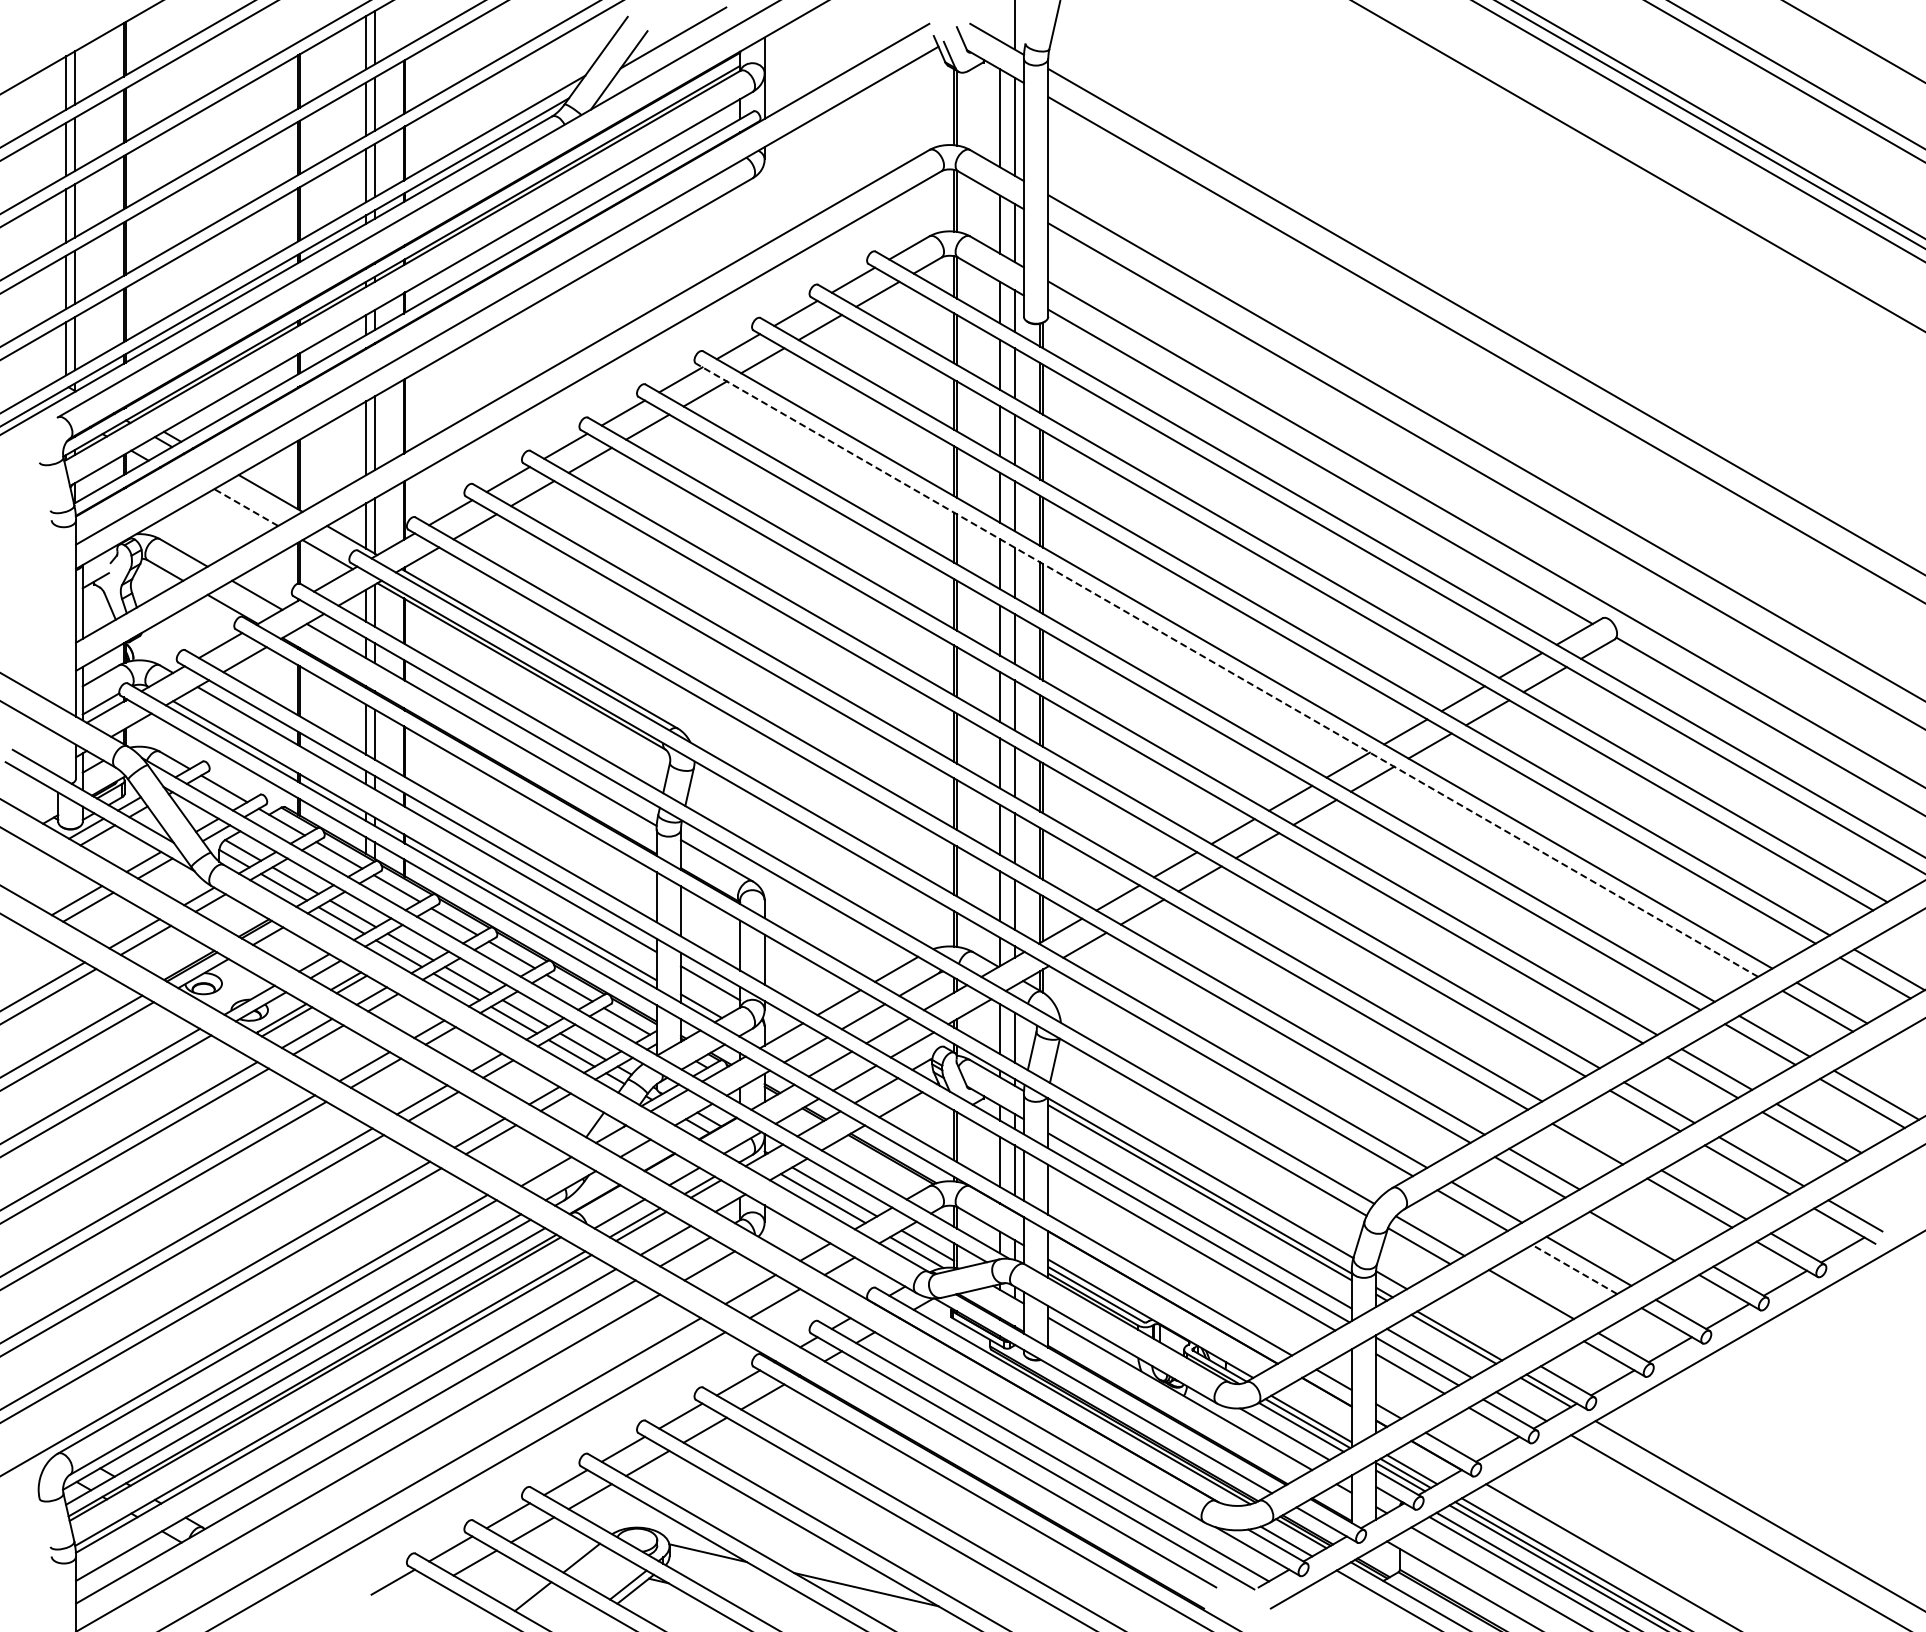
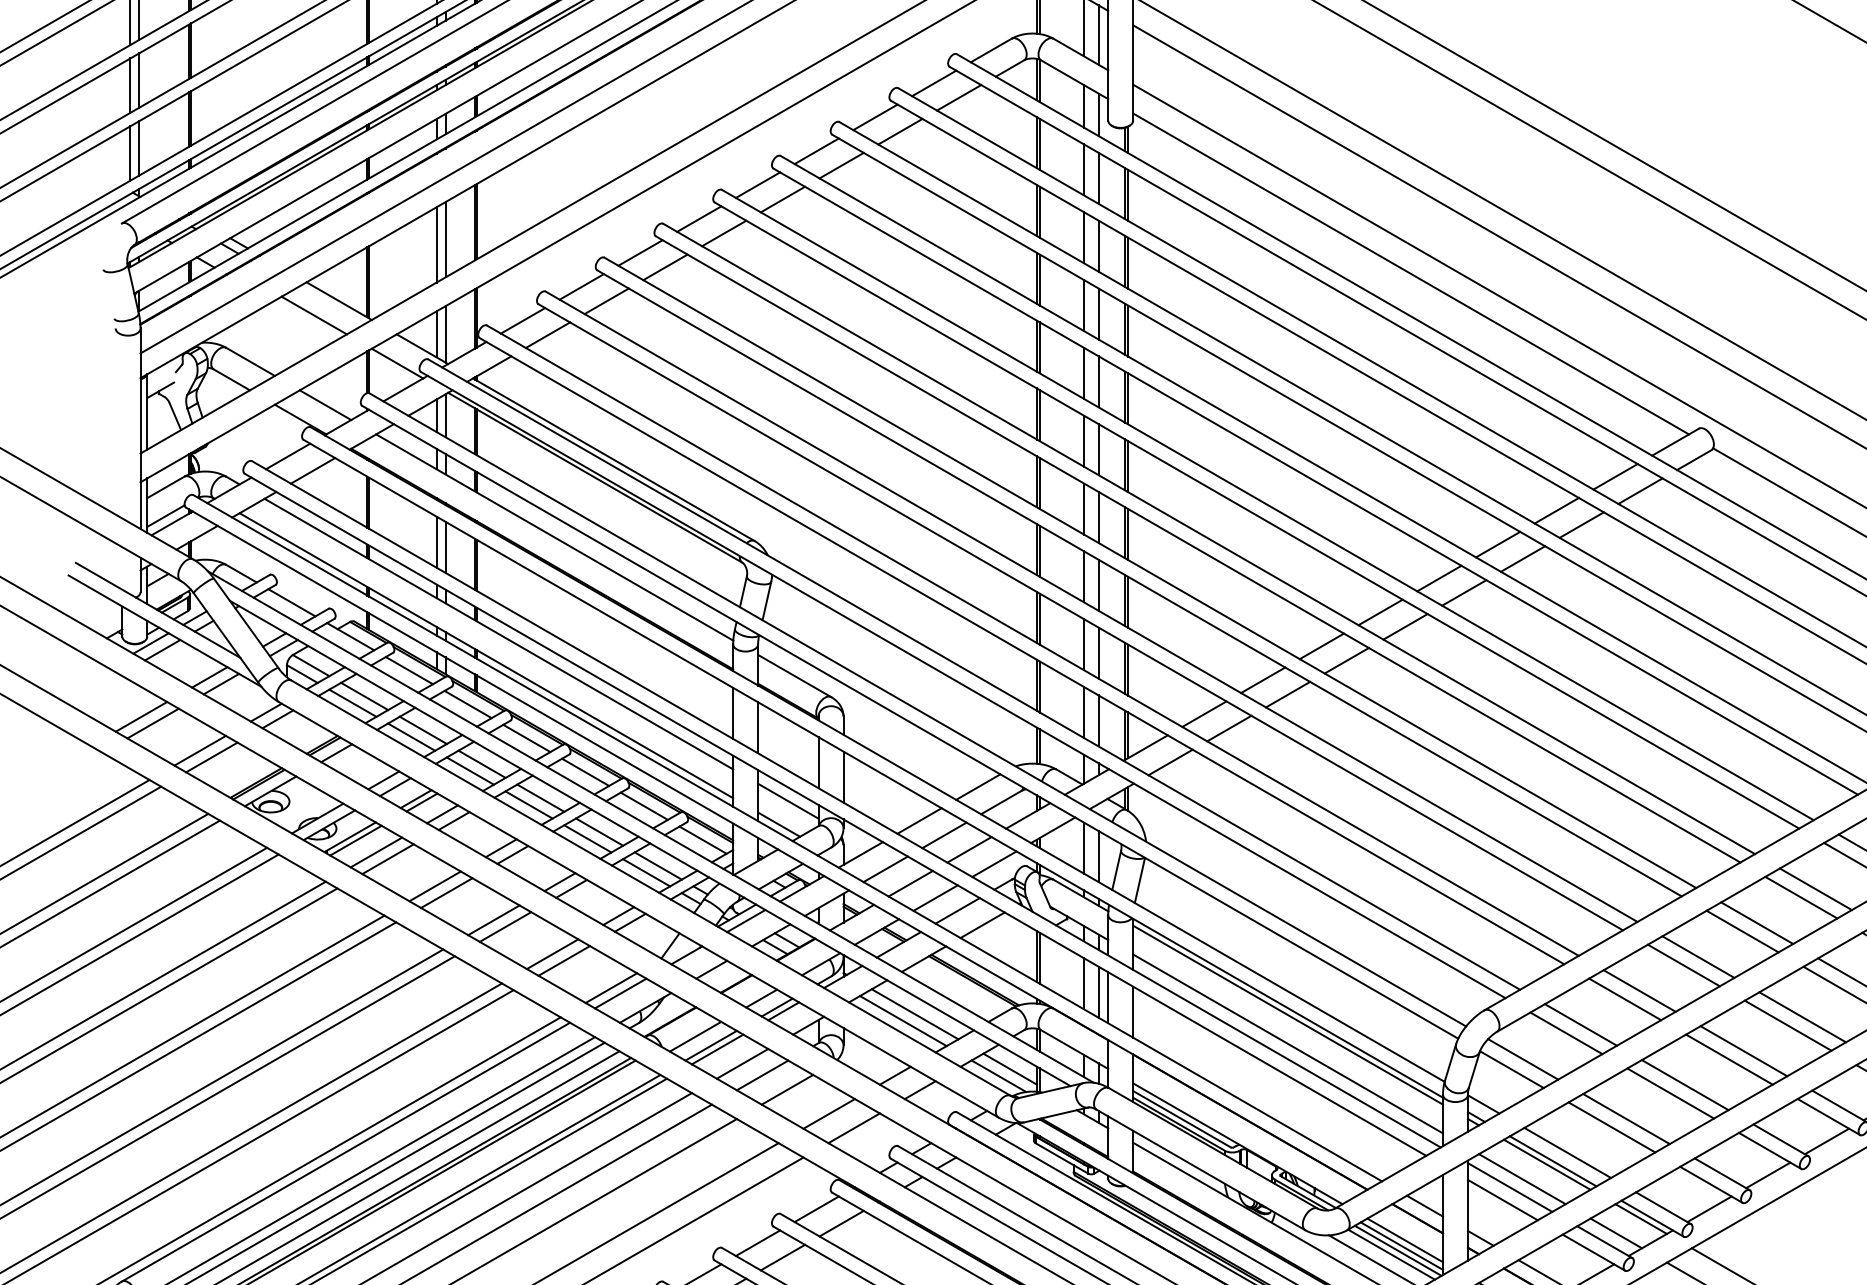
line: (246, 507) -> (314, 315), dashed -> solid
line: (1226, 669) -> (1315, 480), dashed -> solid
line: (1601, 1135) -> (1697, 956), added
line: (537, 1165) -> (611, 987), added
line: (1646, 1227) -> (1743, 1050), added
line: (1574, 1269) -> (1670, 1093), dashed -> solid
line: (1516, 1302) -> (1611, 1127), added
line: (1473, 1327) -> (1567, 1152), added
line: (1314, 1413) -> (1404, 1240), added

